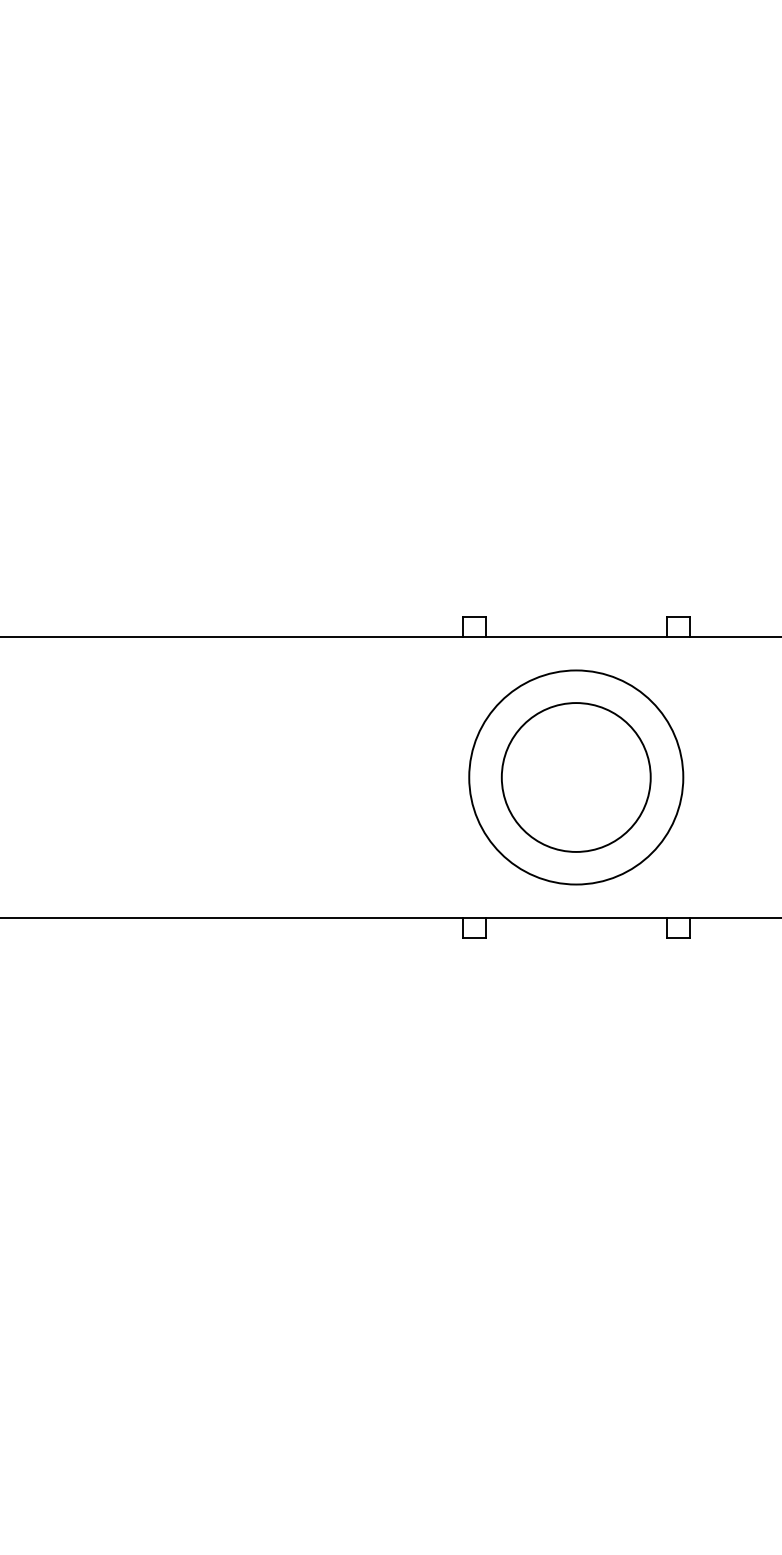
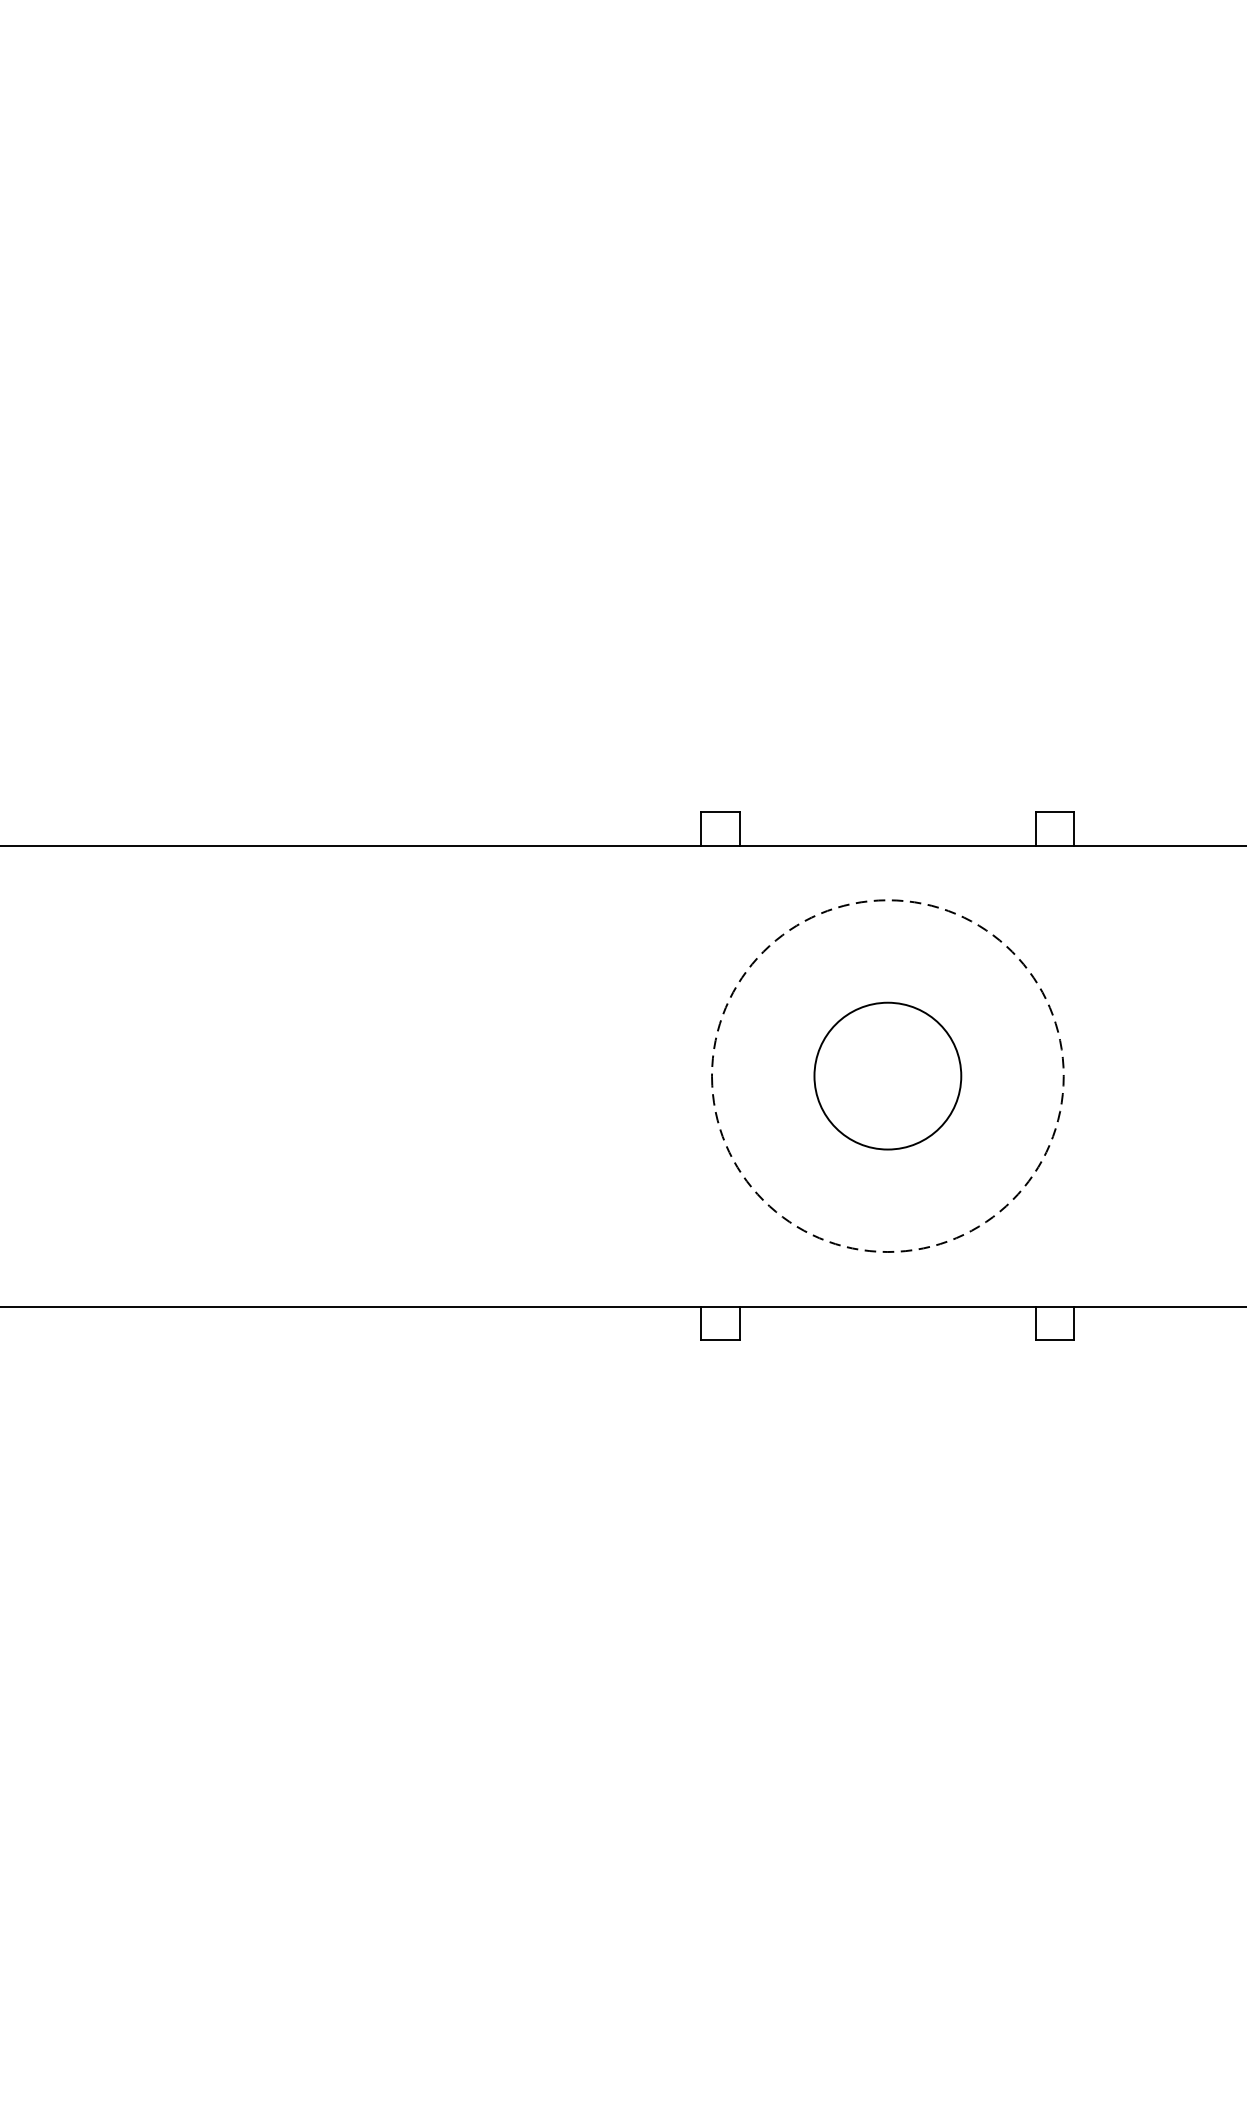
circle: (575, 777) -> (886, 1076), size x0.6
circle: (576, 777) -> (888, 1076), solid -> dashed

